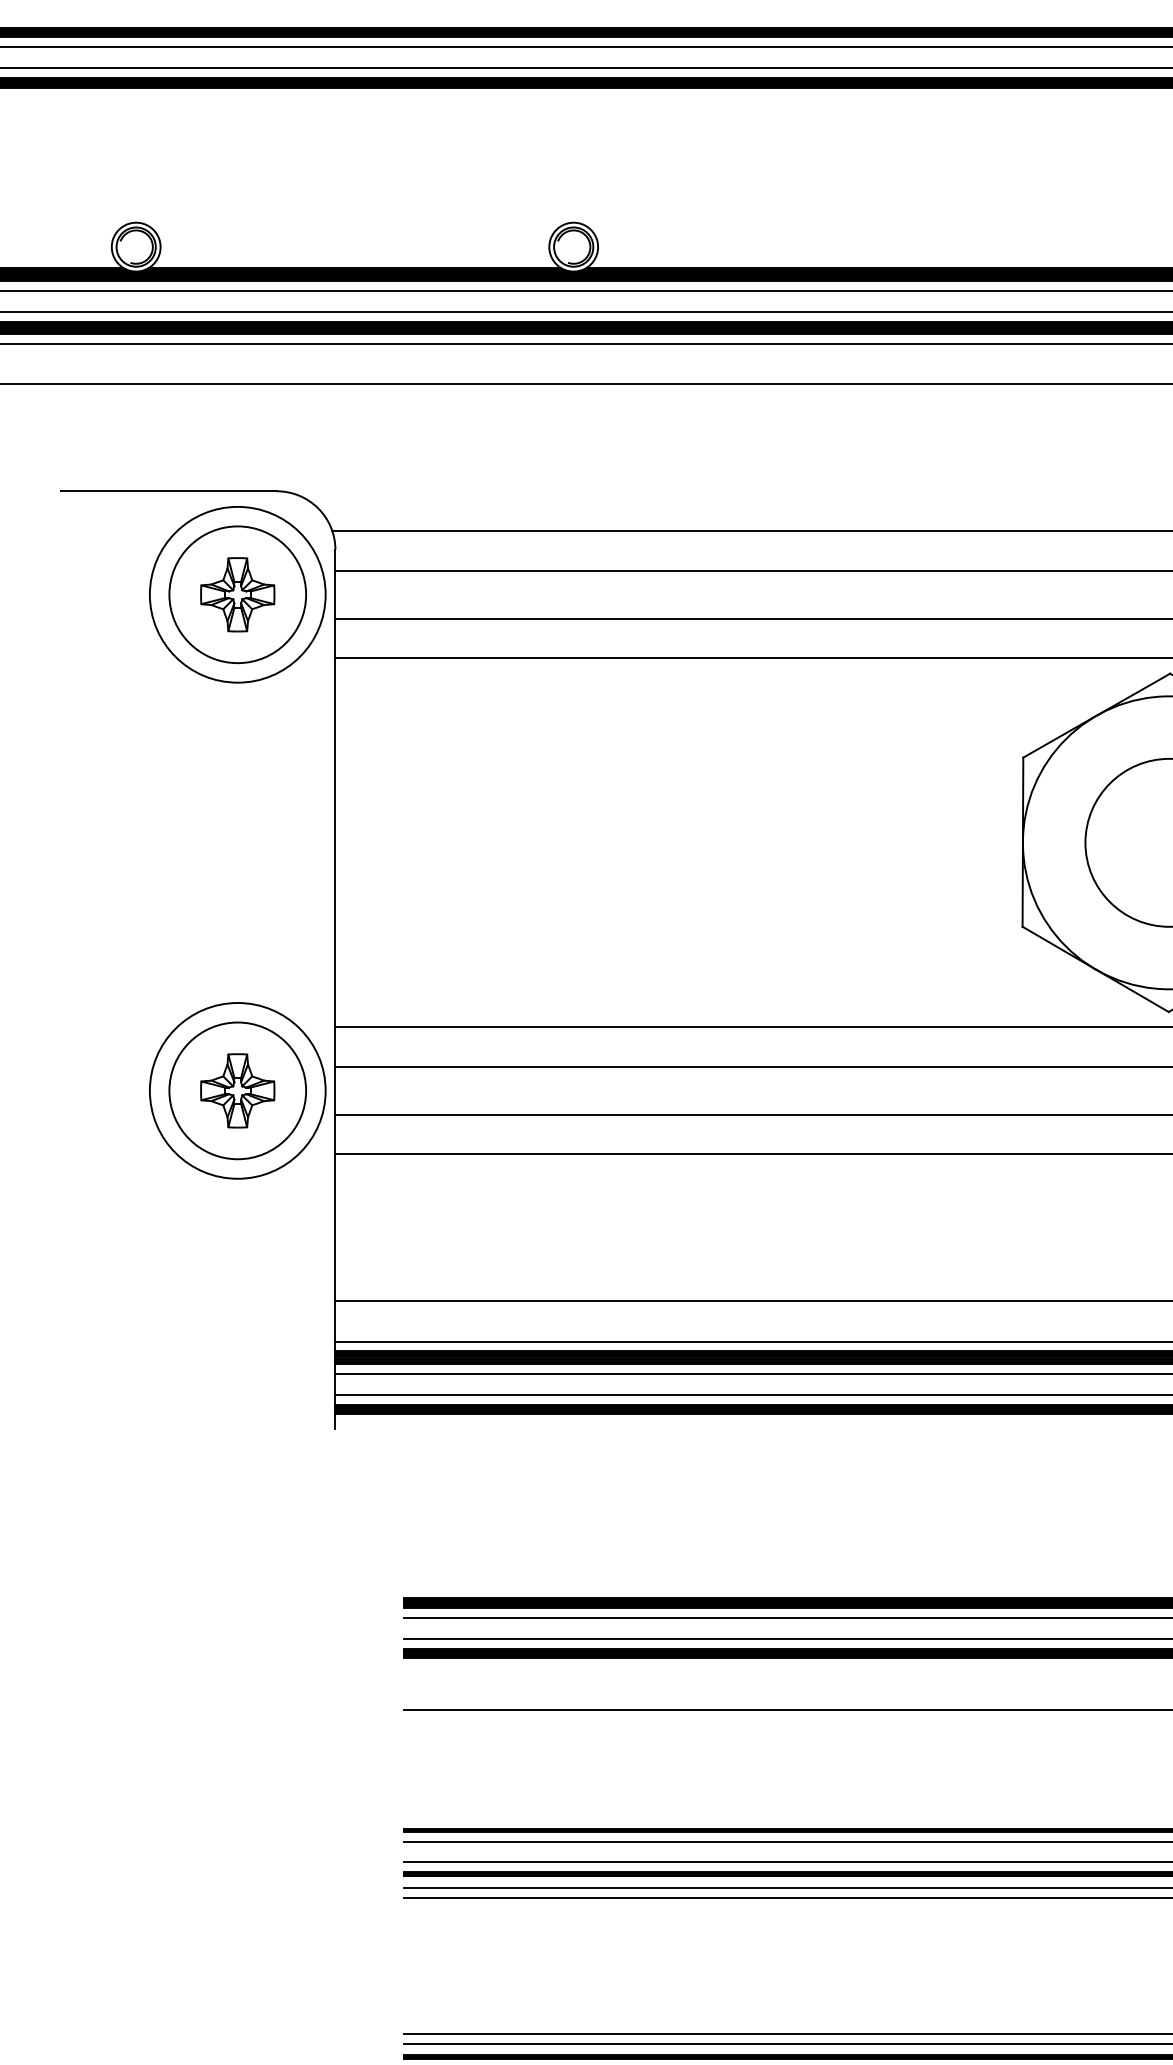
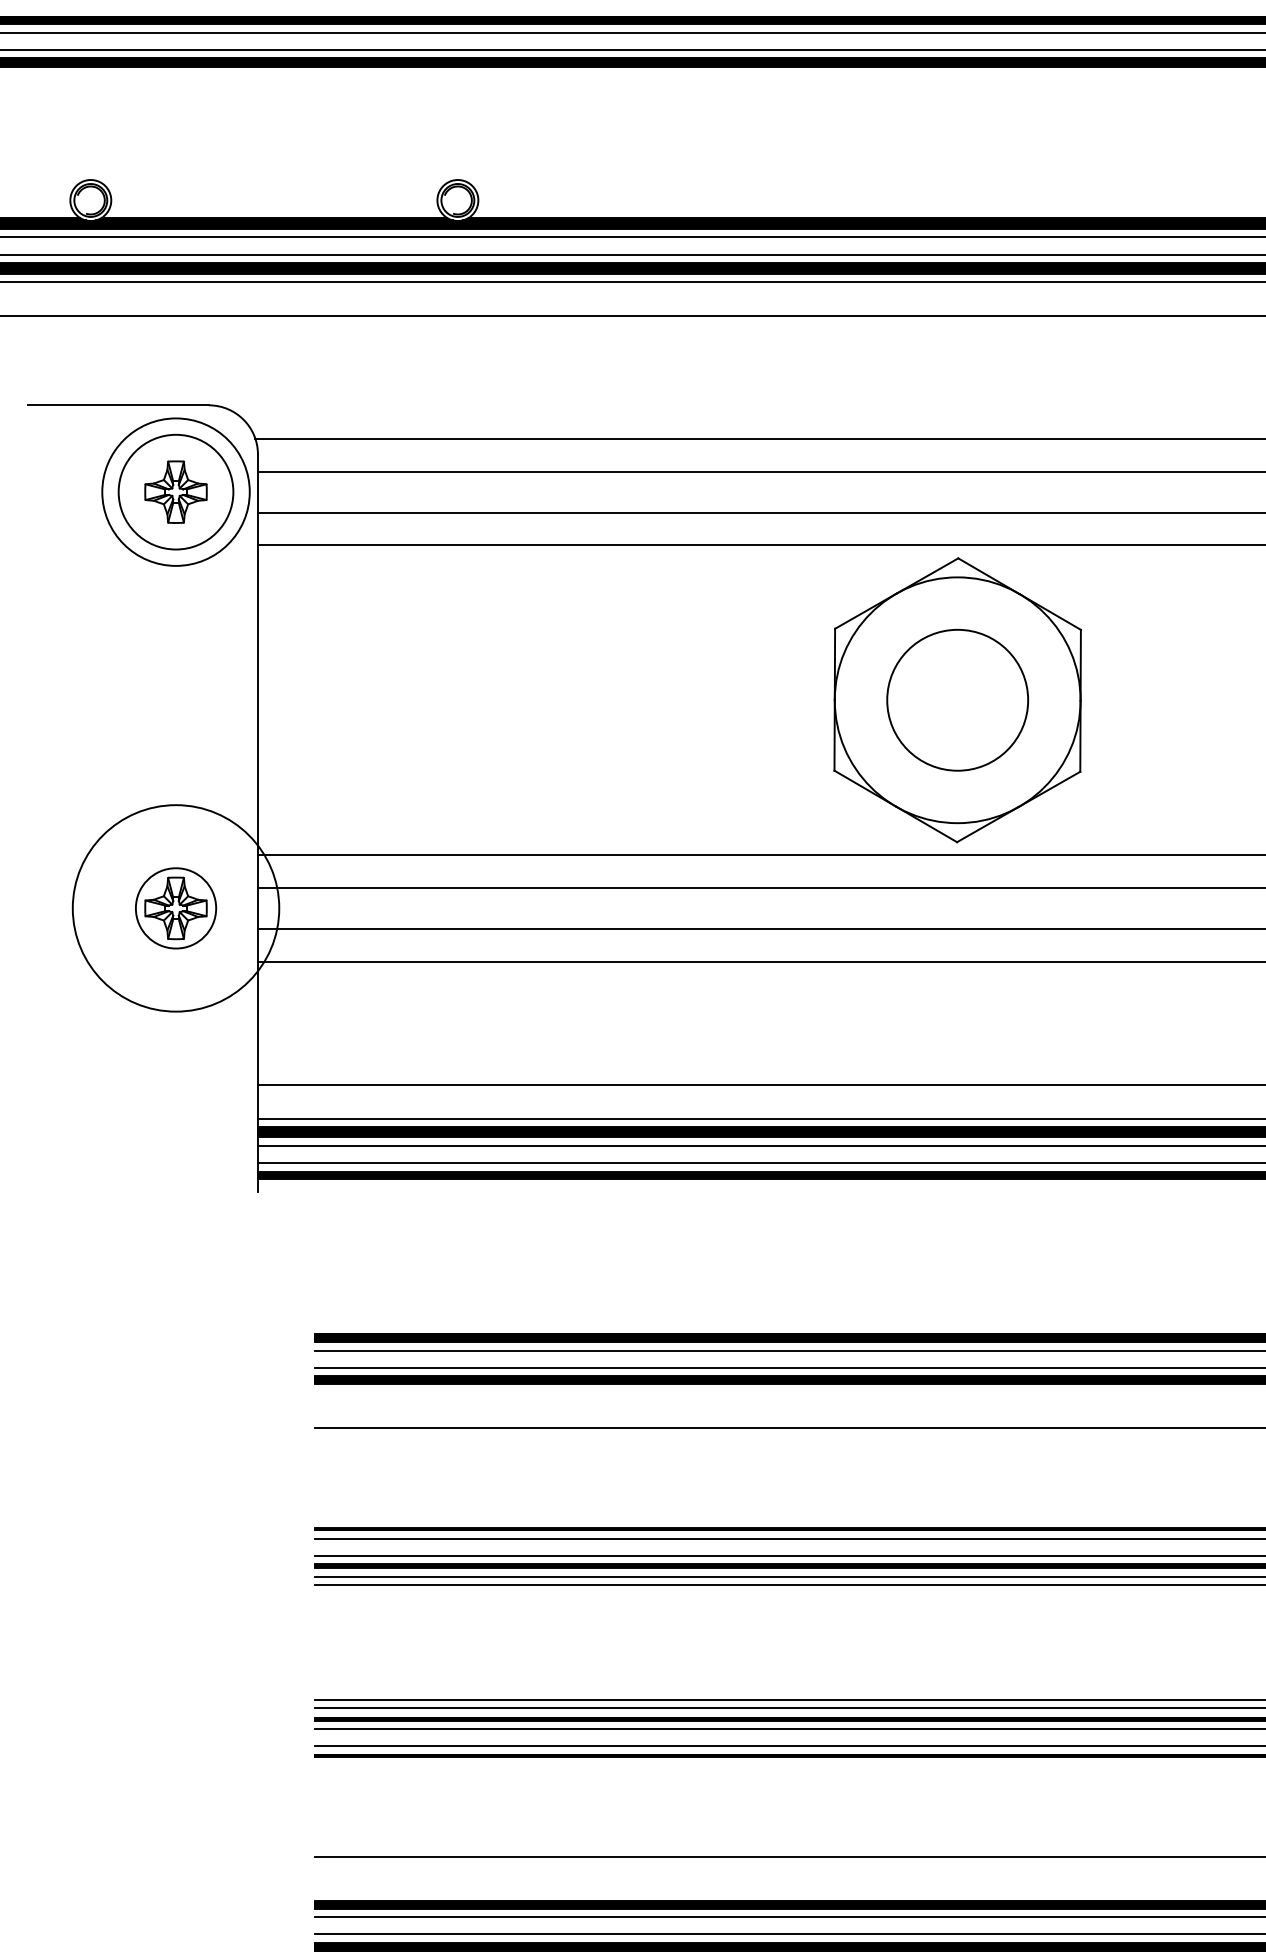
circle: (237, 1091) -> (175, 908), size x0.7
circle: (237, 1091) -> (175, 908), size x1.4

